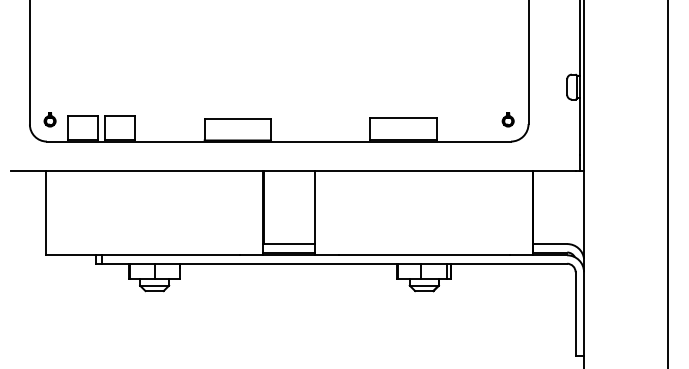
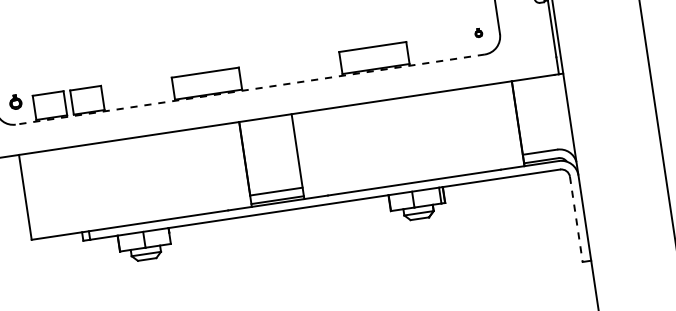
part: (507, 119) -> (478, 32), size x0.6
line: (278, 141) -> (249, 89), solid -> dashed
line: (575, 314) -> (576, 219), solid -> dashed

